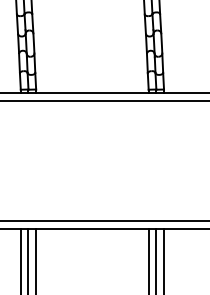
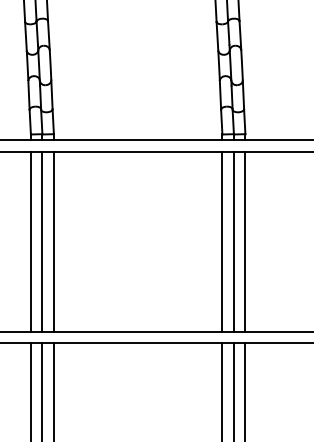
line: (20, 161) -> (30, 241), added
line: (28, 161) -> (42, 241), added
line: (36, 161) -> (54, 241), added
line: (148, 161) -> (222, 241), added
line: (156, 161) -> (234, 241), added
line: (164, 161) -> (246, 241), added

